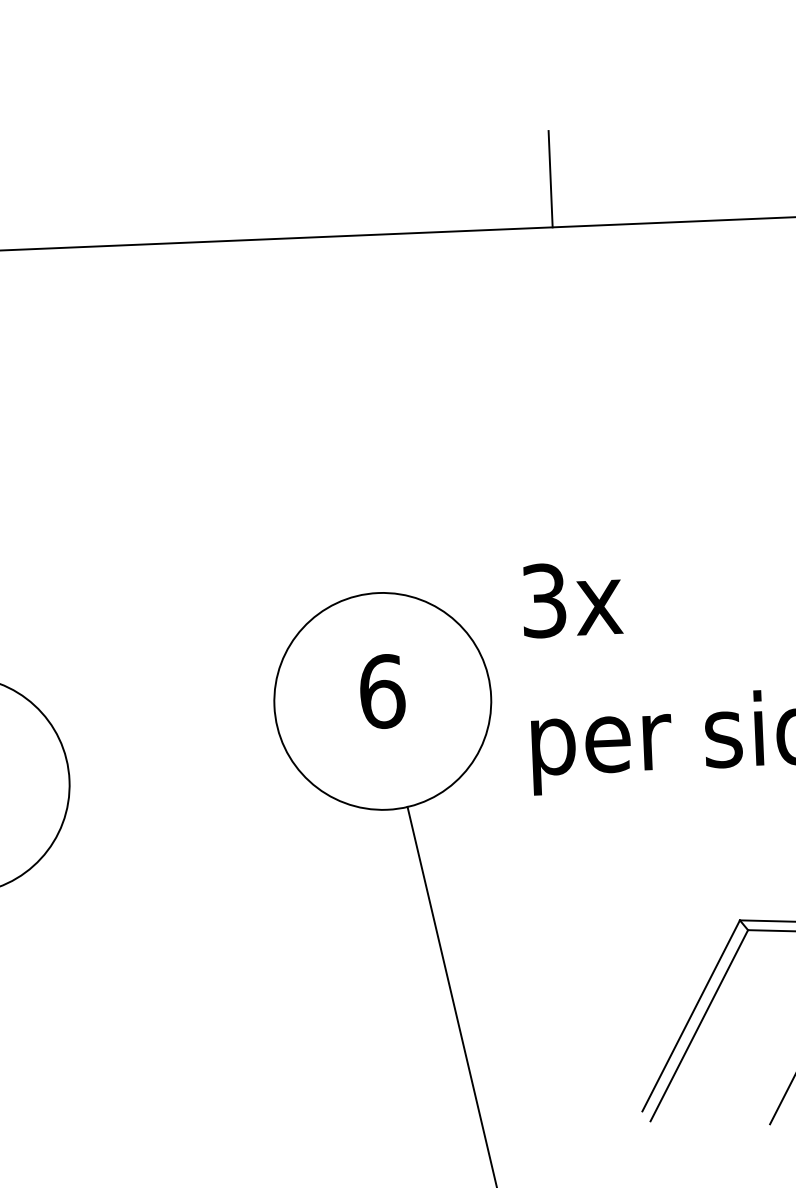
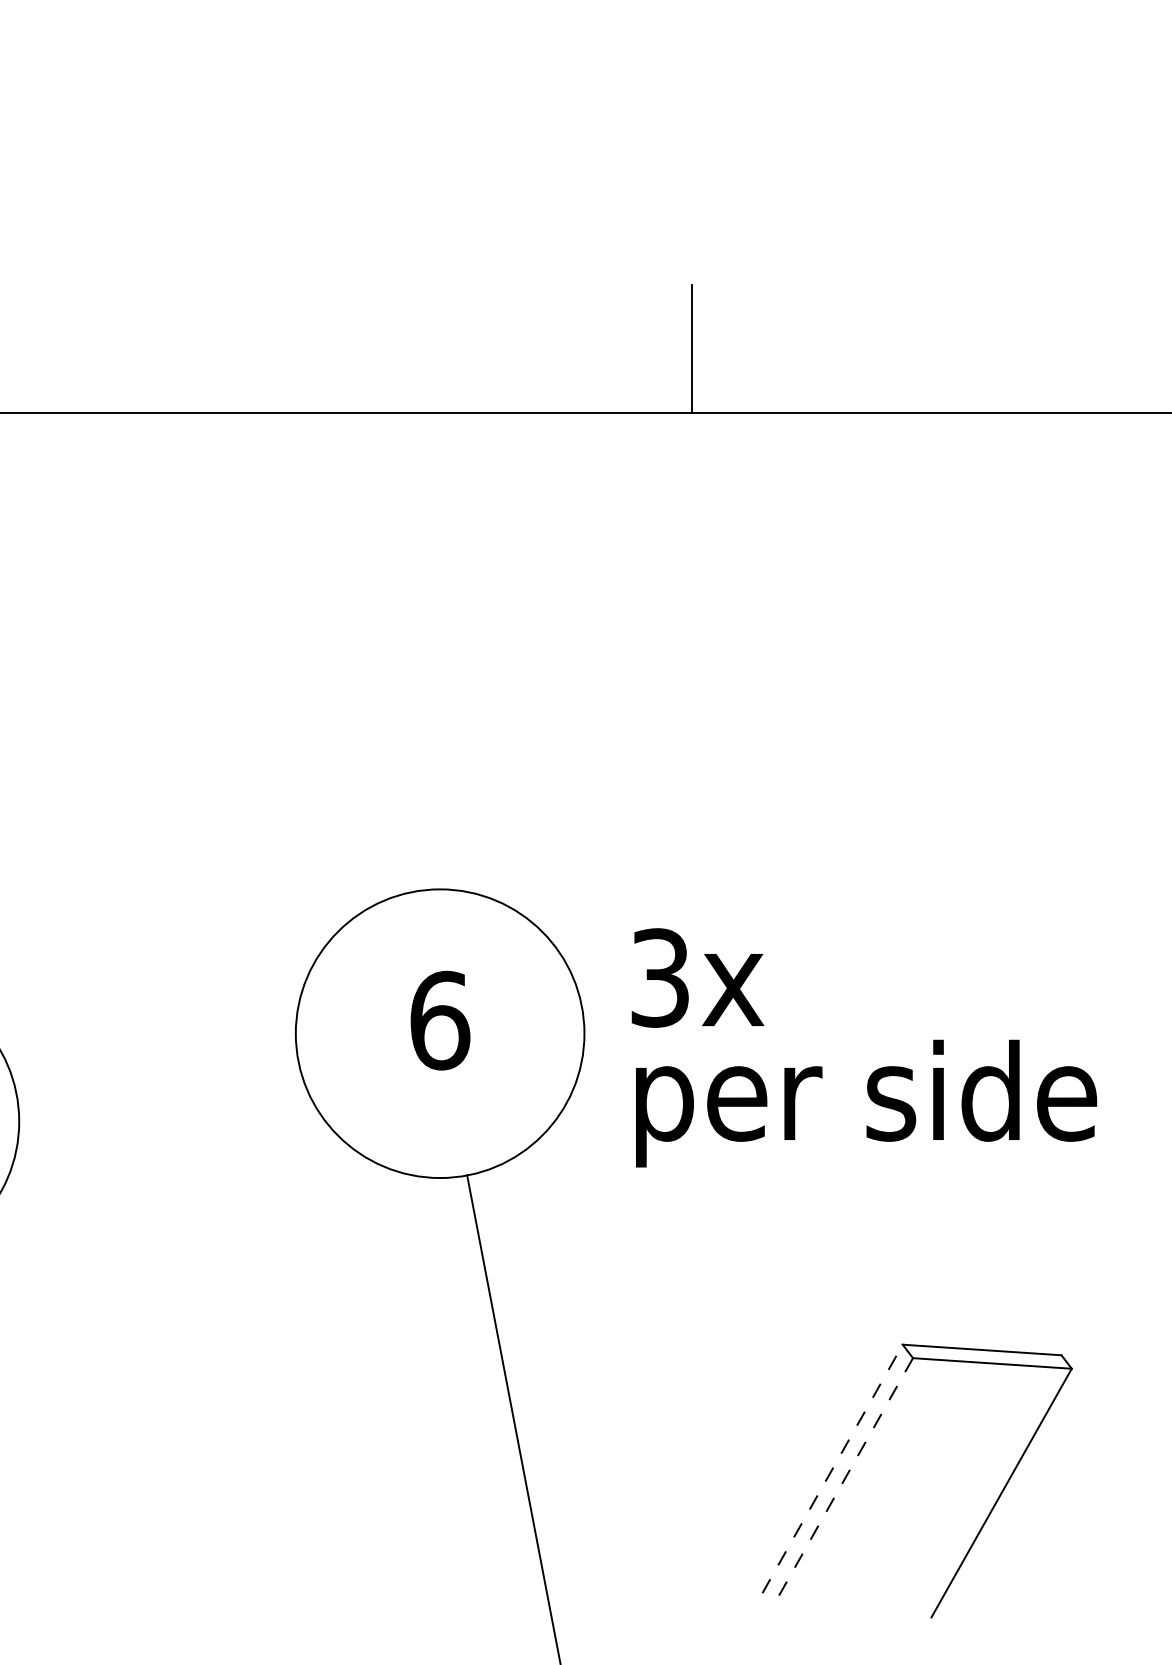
text: (572, 599) -> (697, 977), moved
line: (691, 1015) -> (832, 1468), solid -> dashed
line: (699, 1025) -> (842, 1482), solid -> dashed

